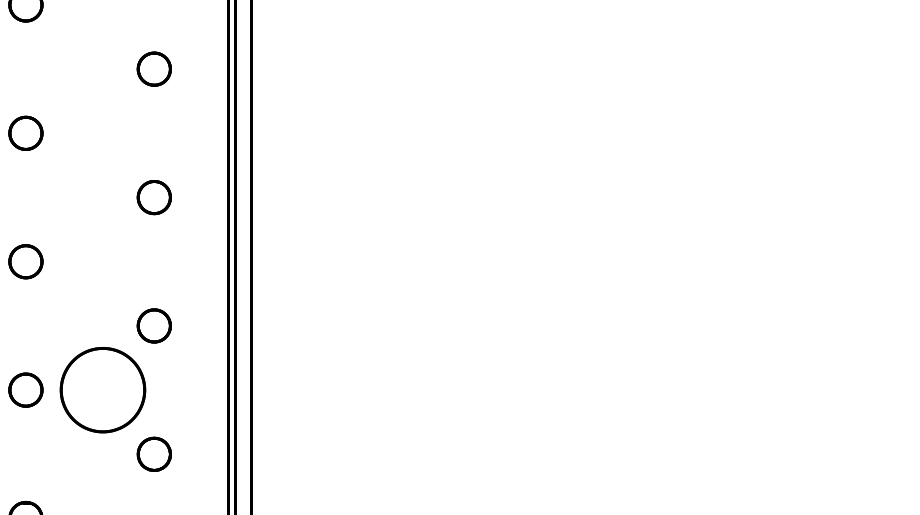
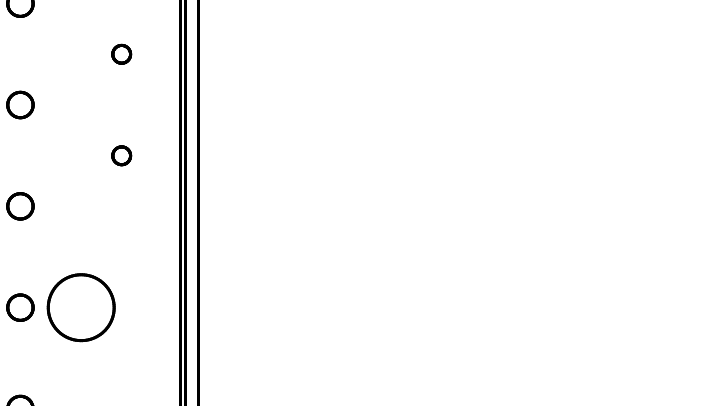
part: (153, 68) -> (121, 53), size x0.7
part: (153, 197) -> (121, 155), size x0.7
part: (153, 325) -> (121, 256), removed
part: (153, 453) -> (121, 357), removed

